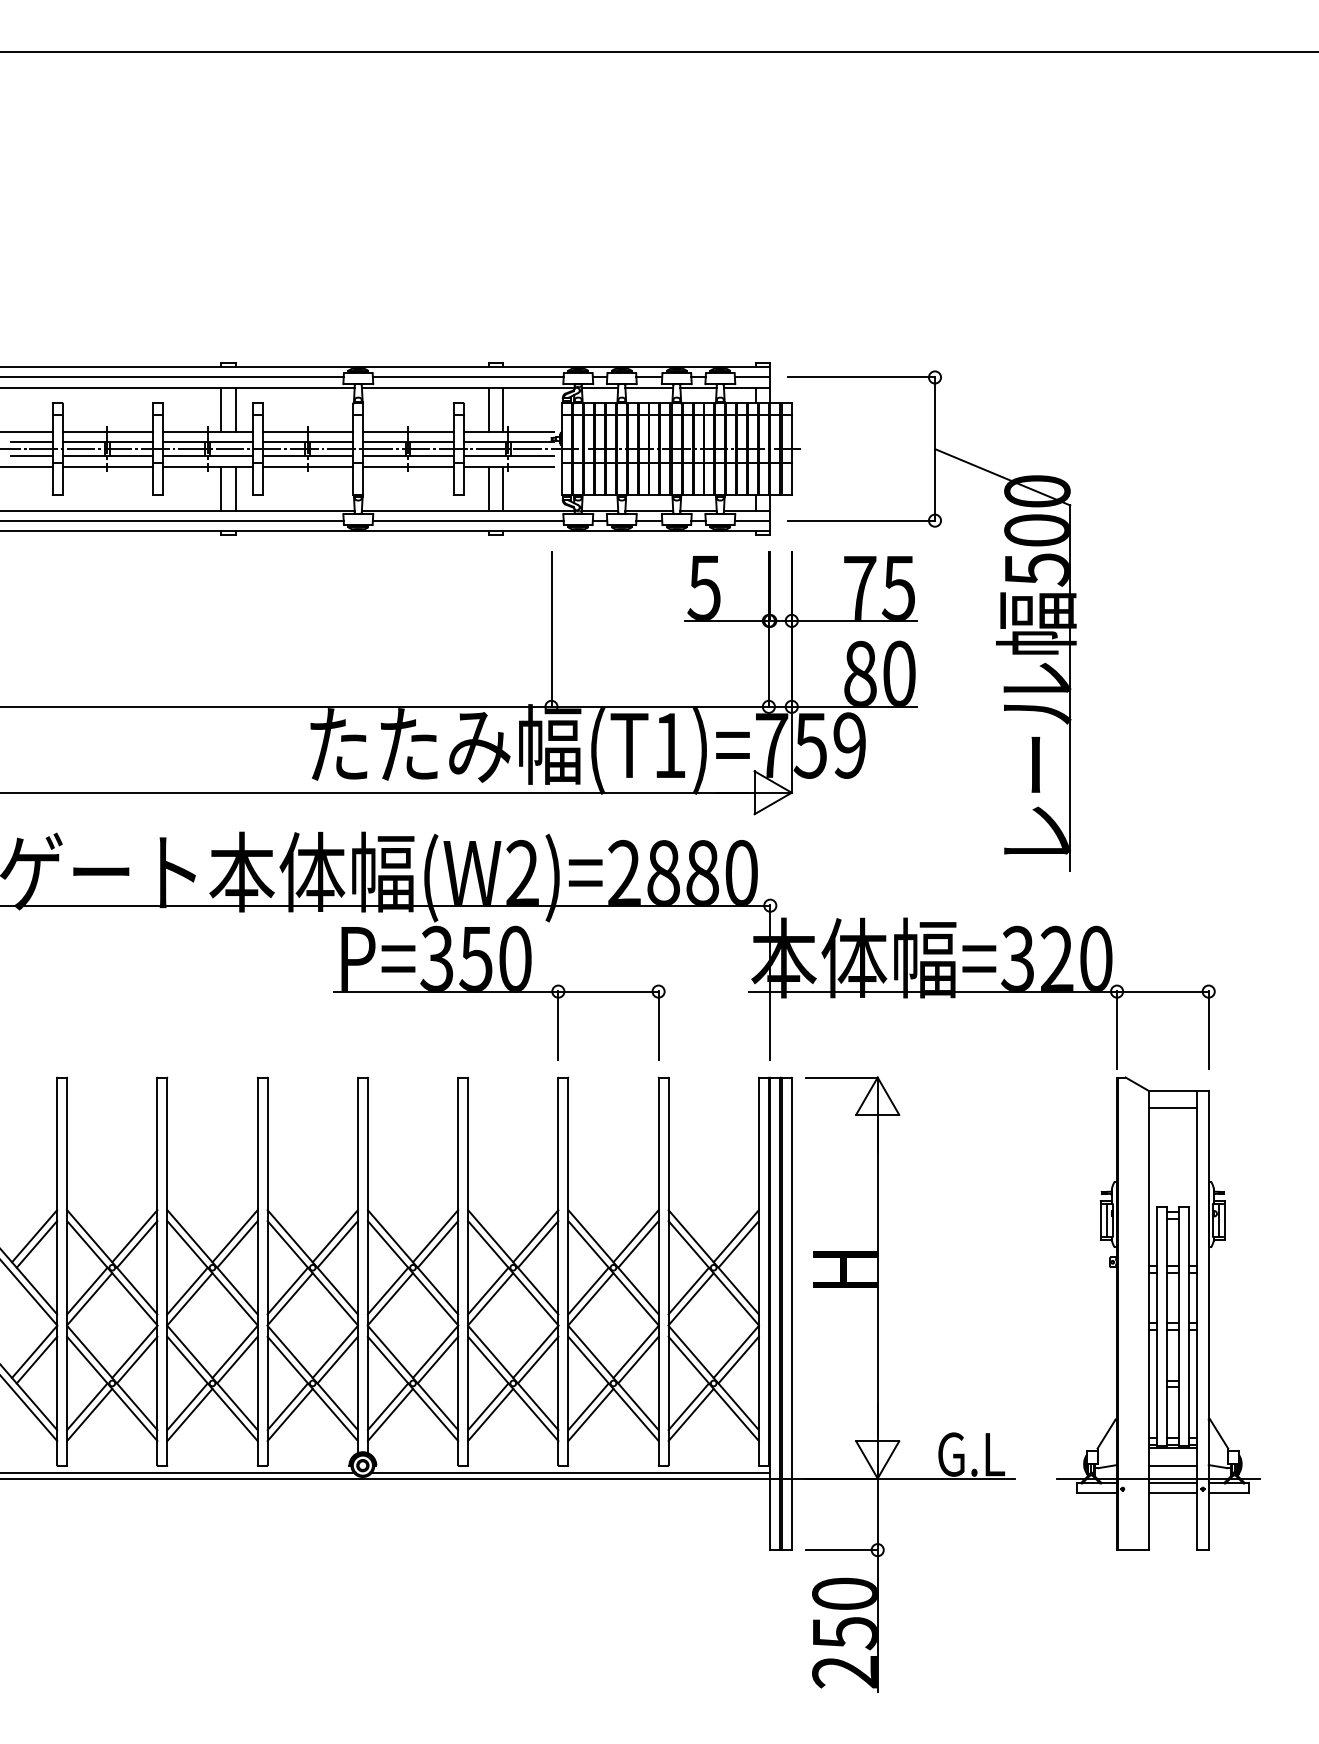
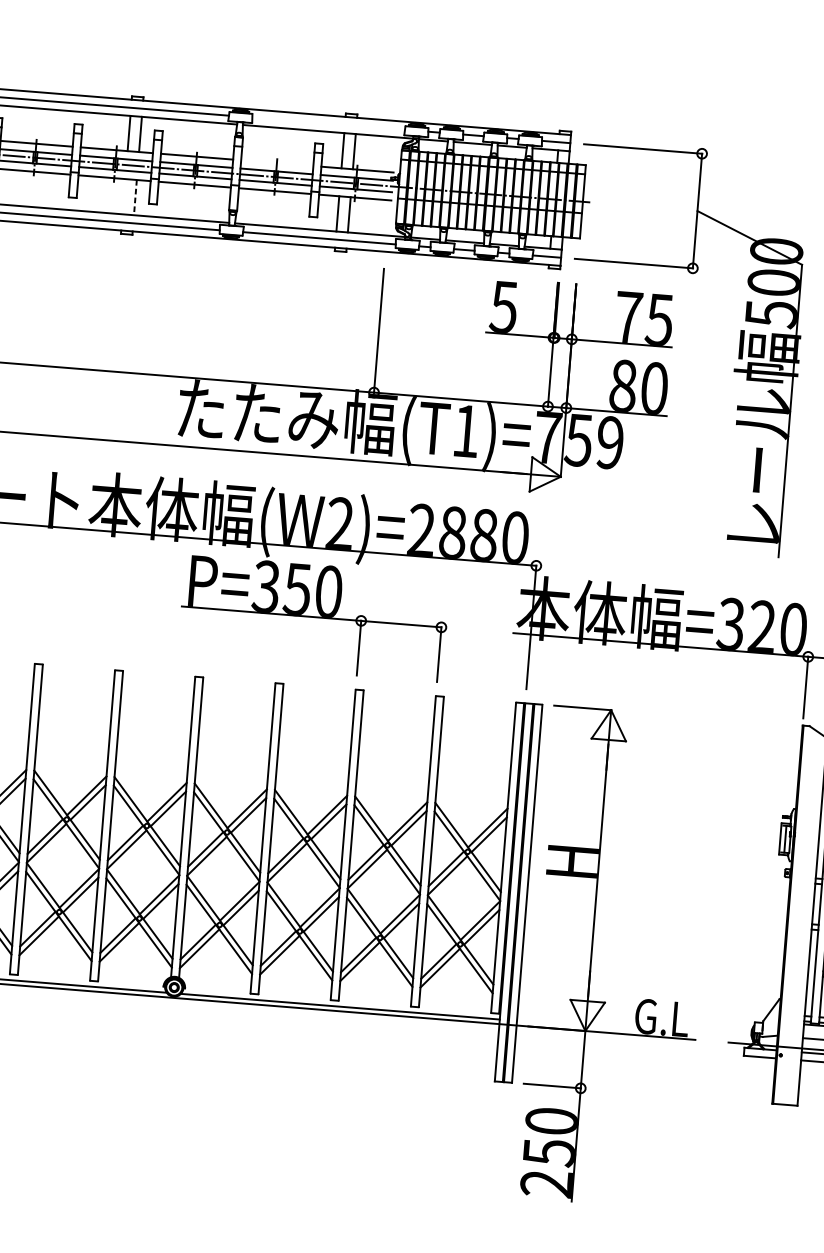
line: (467, 377) -> (328, 123), removed
line: (408, 431) -> (277, 163), removed
line: (221, 488) -> (124, 196), removed
line: (235, 489) -> (135, 198), solid -> dashed

